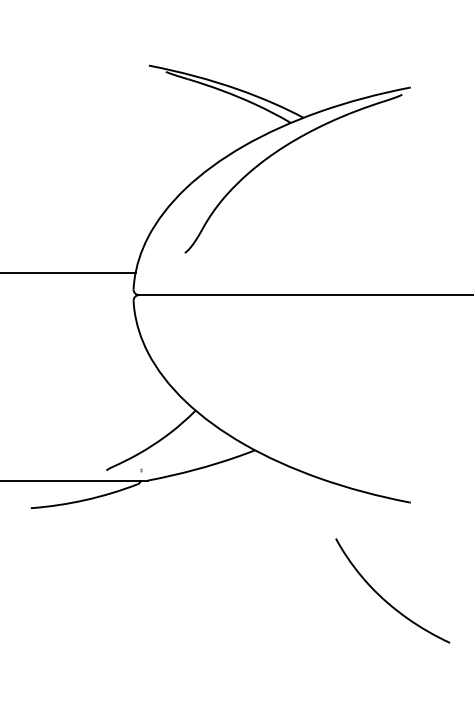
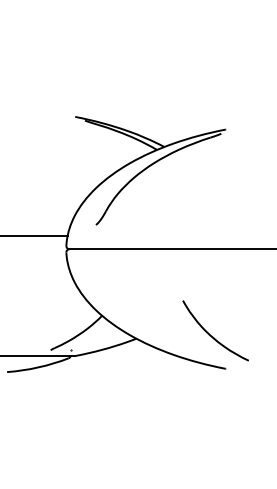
part: (388, 600) -> (213, 336), moved

